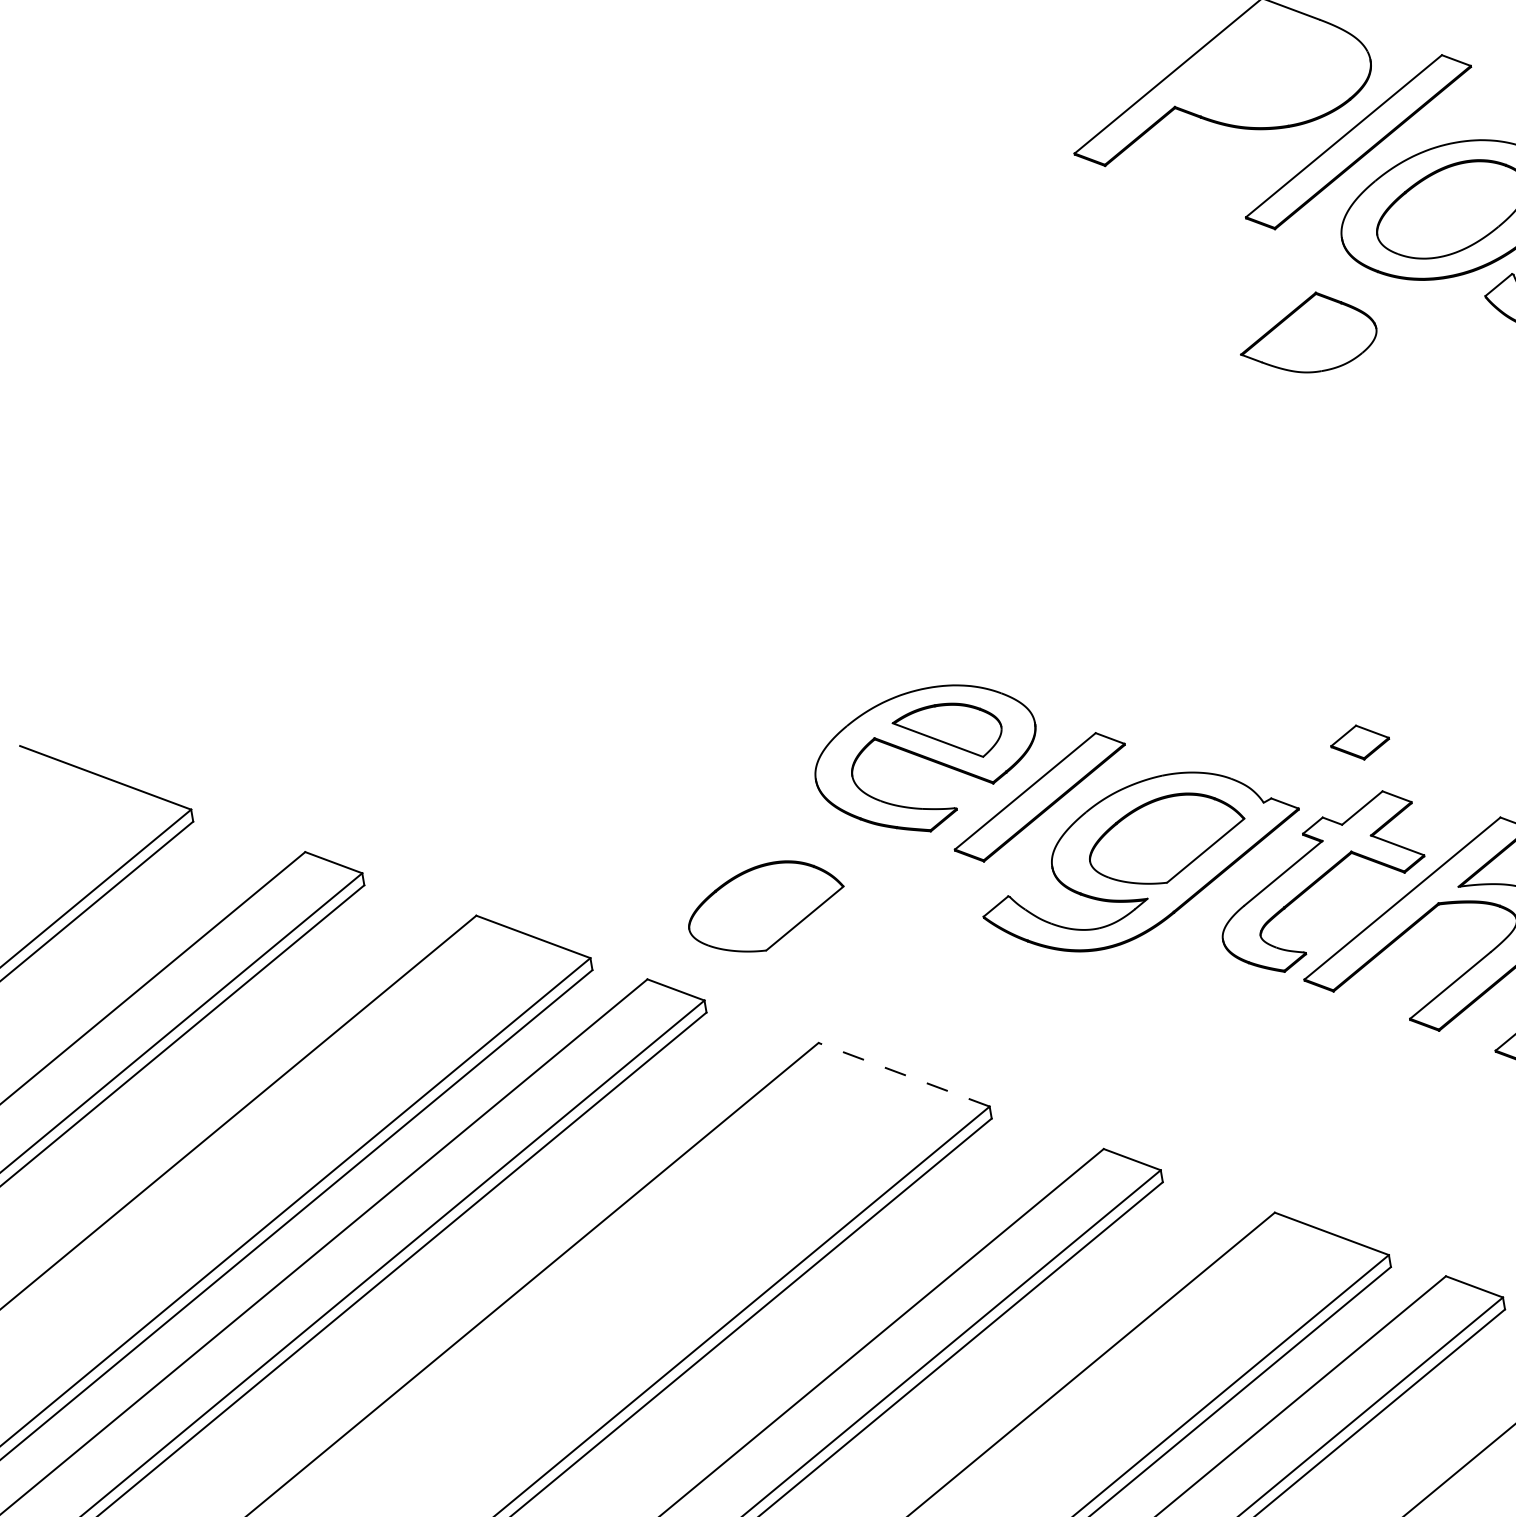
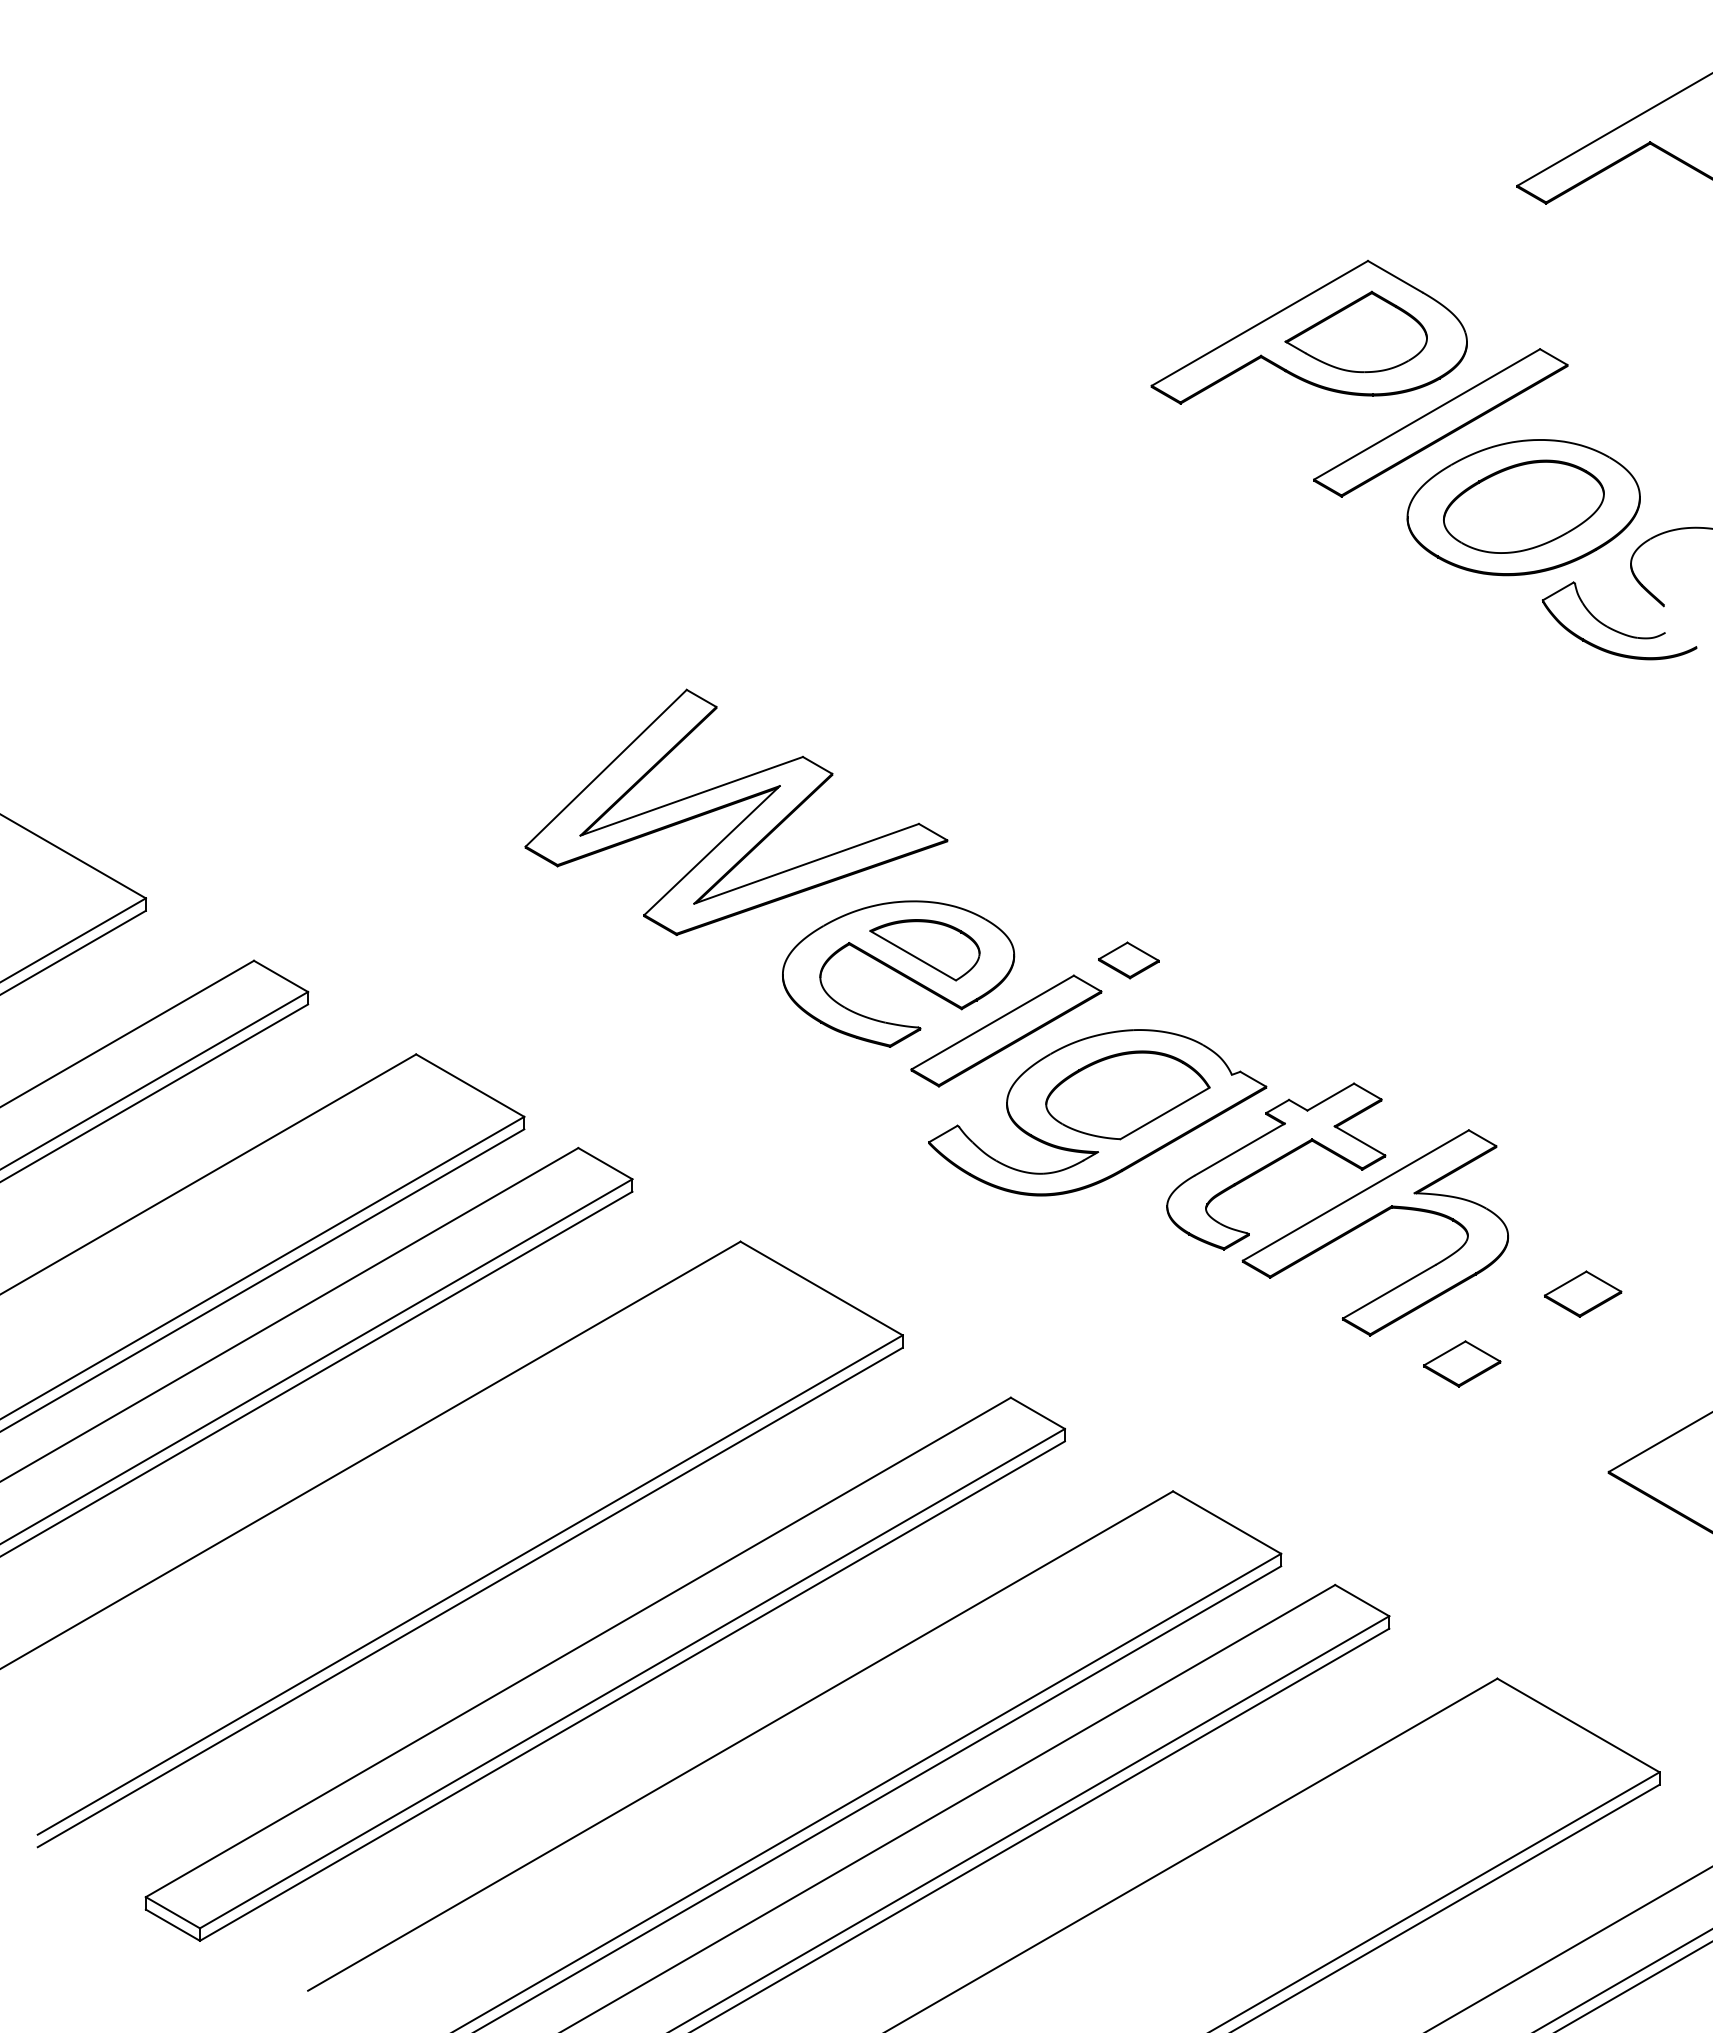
part: (1306, 333) -> (1355, 331), moved
part: (742, 623) -> (735, 804), added
part: (1359, 742) -> (1128, 960), moved
part: (765, 907) -> (710, 1095), removed
line: (903, 1074) -> (821, 1288), dashed -> solid

